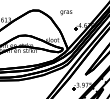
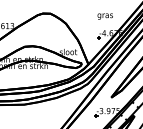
text: (65, 12) -> (104, 16), moved

